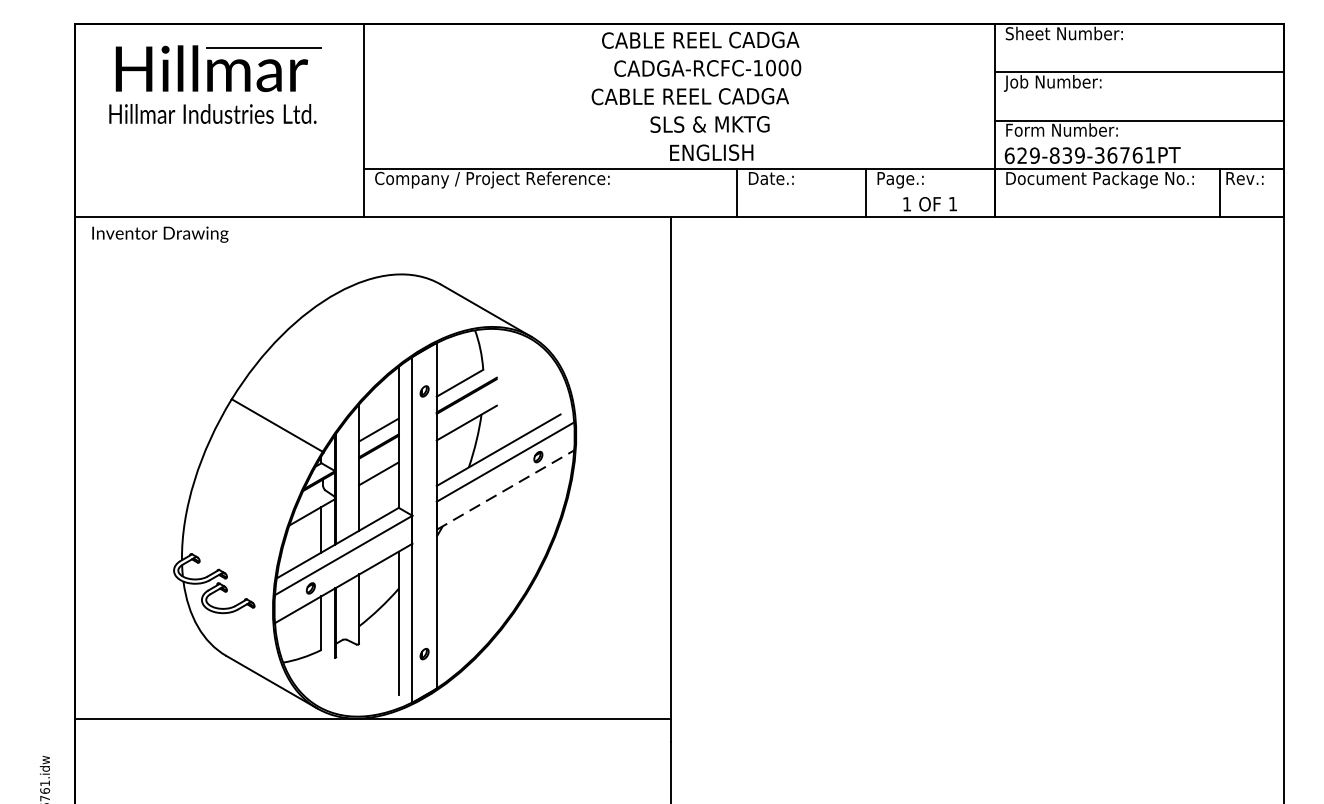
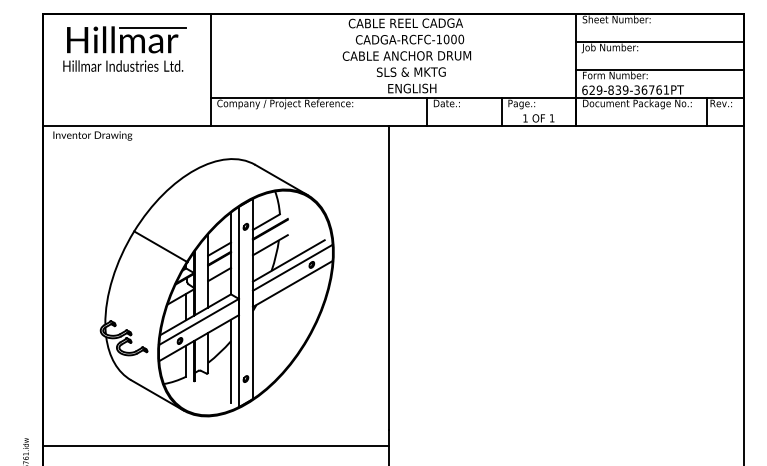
text: (737, 95) -> (427, 55), CABLE REEL CADGA -> CABLE ANCHOR DRUM
line: (506, 489) -> (293, 283), dashed -> solid
line: (372, 718) -> (215, 445), moved

